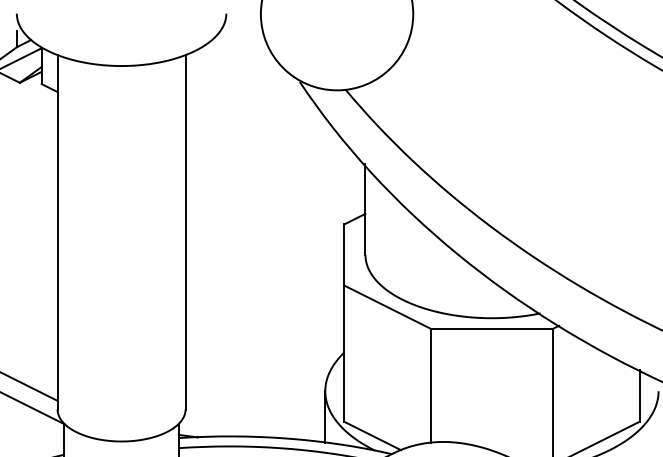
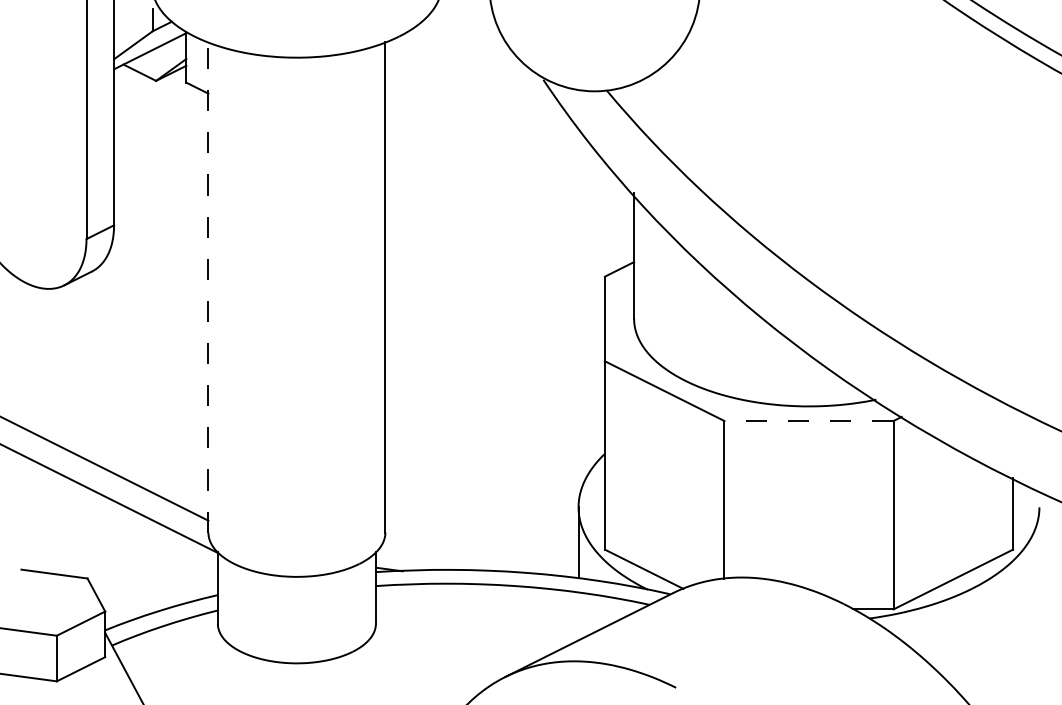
line: (57, 232) -> (208, 287), solid -> dashed
line: (491, 329) -> (808, 421), solid -> dashed

